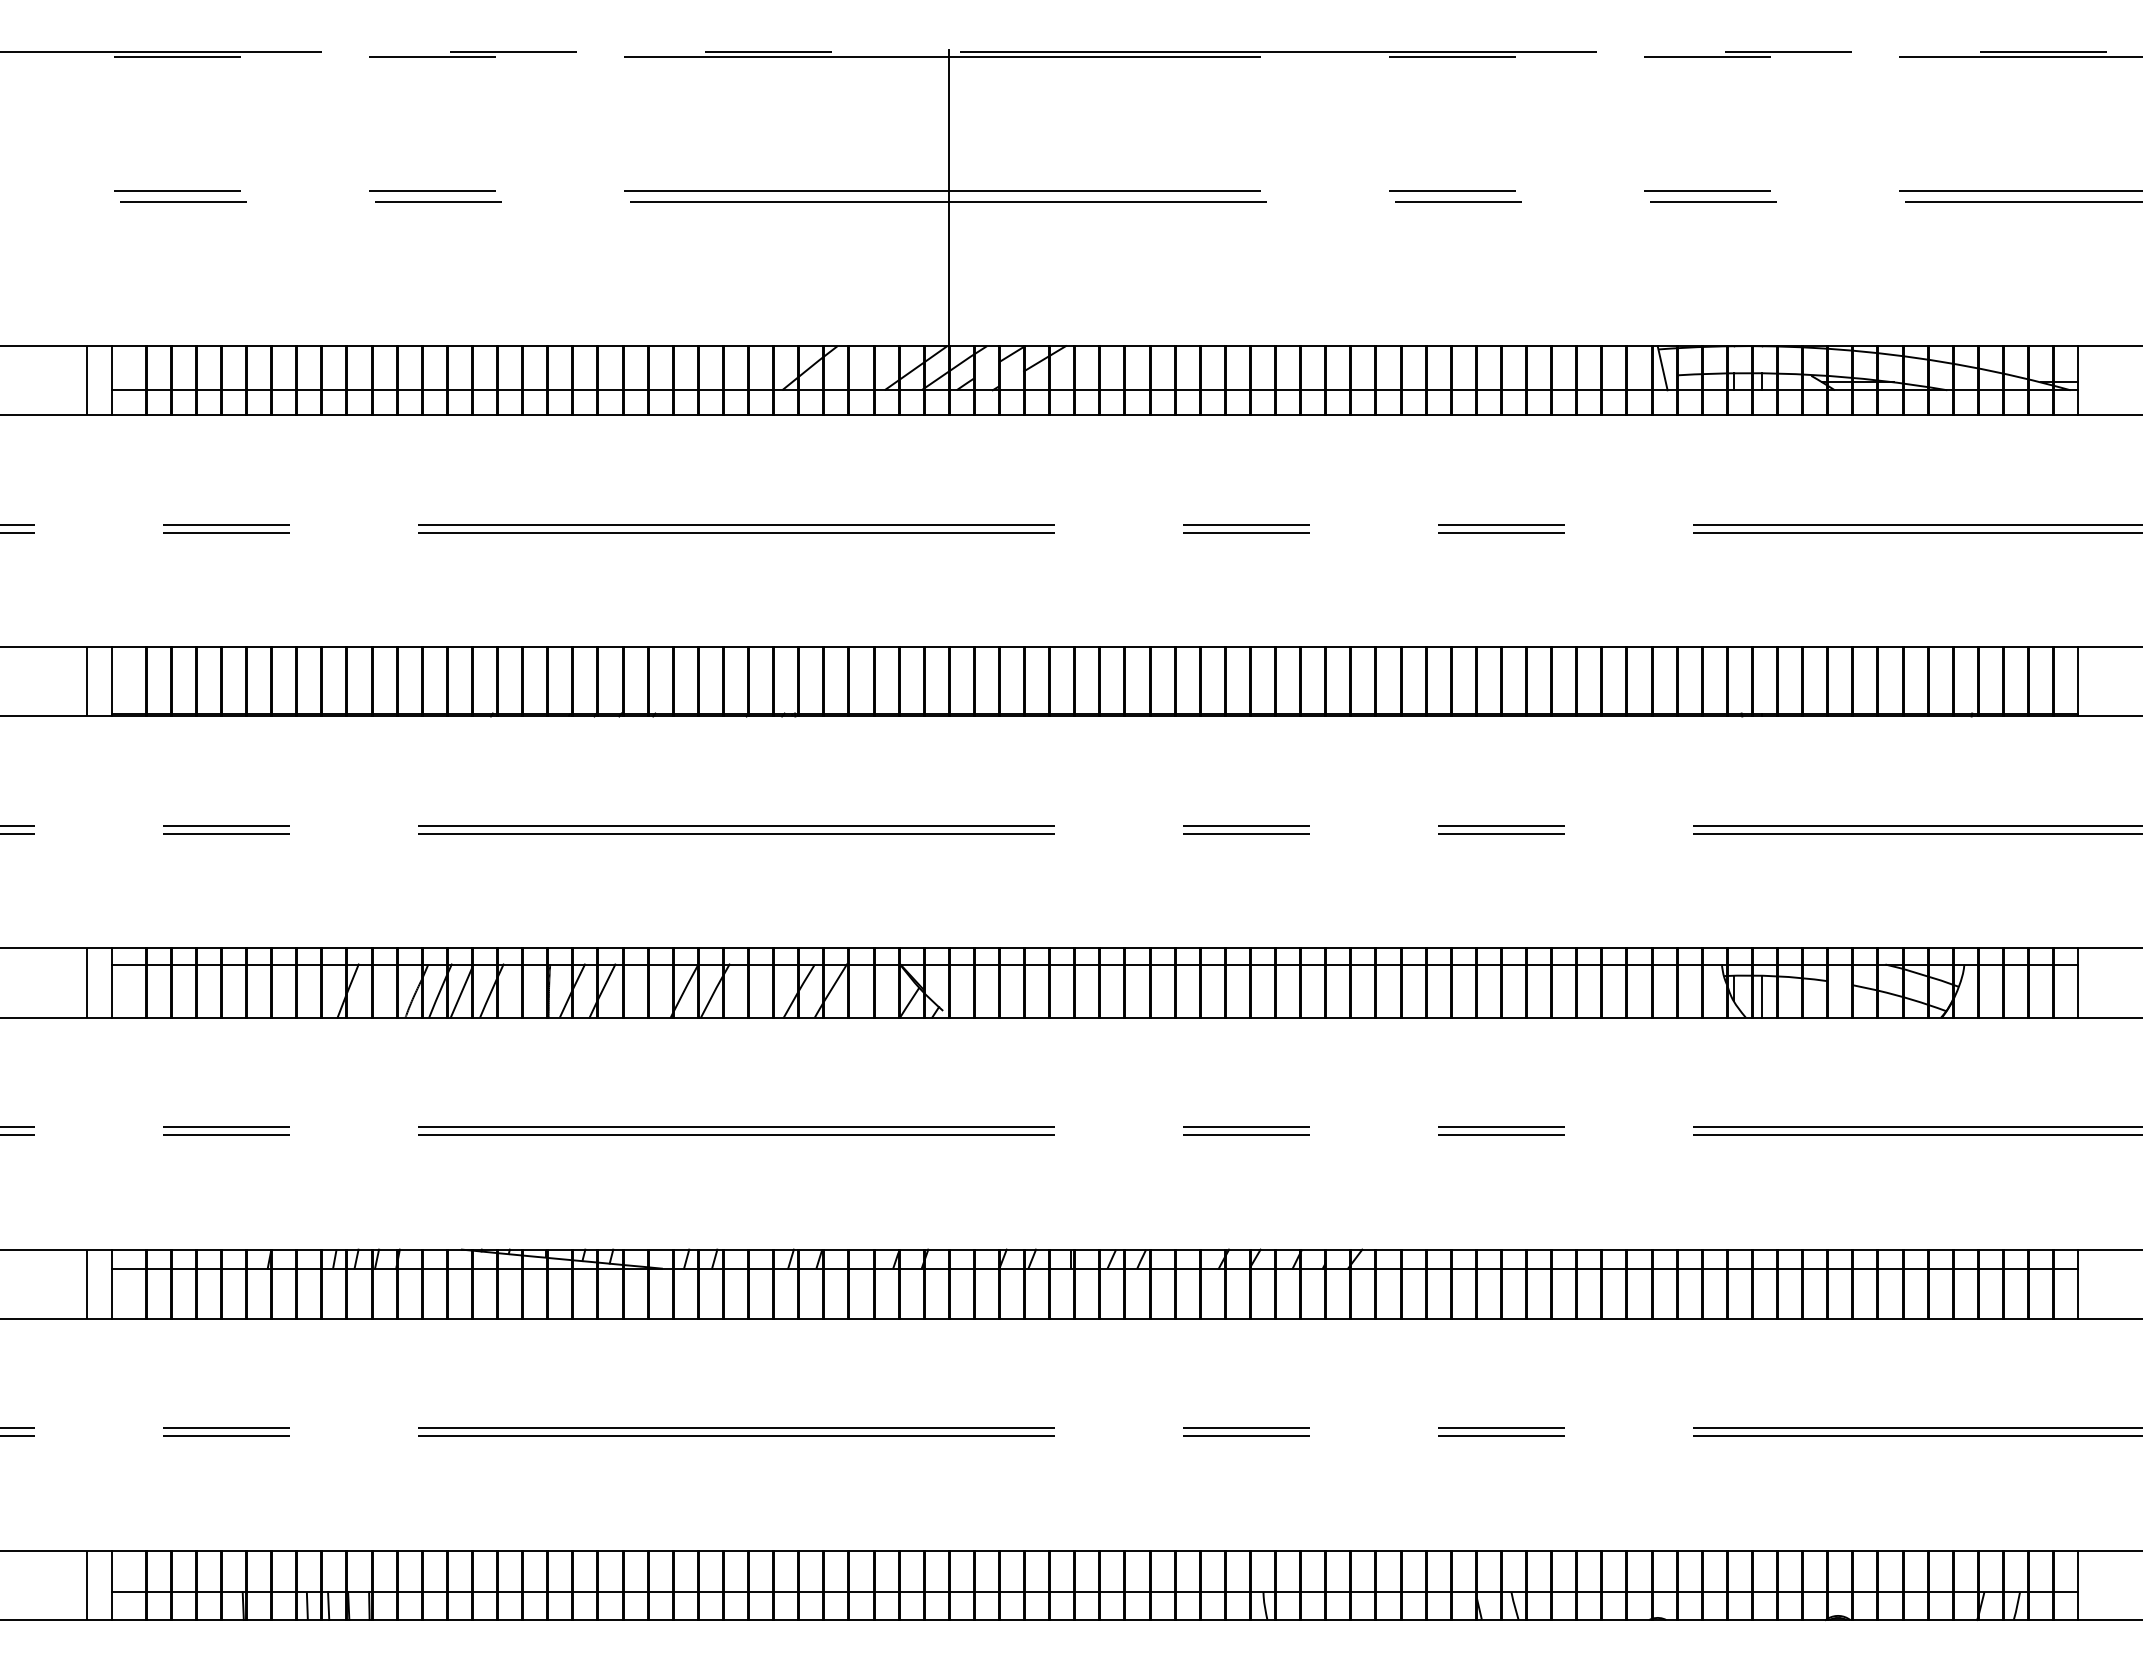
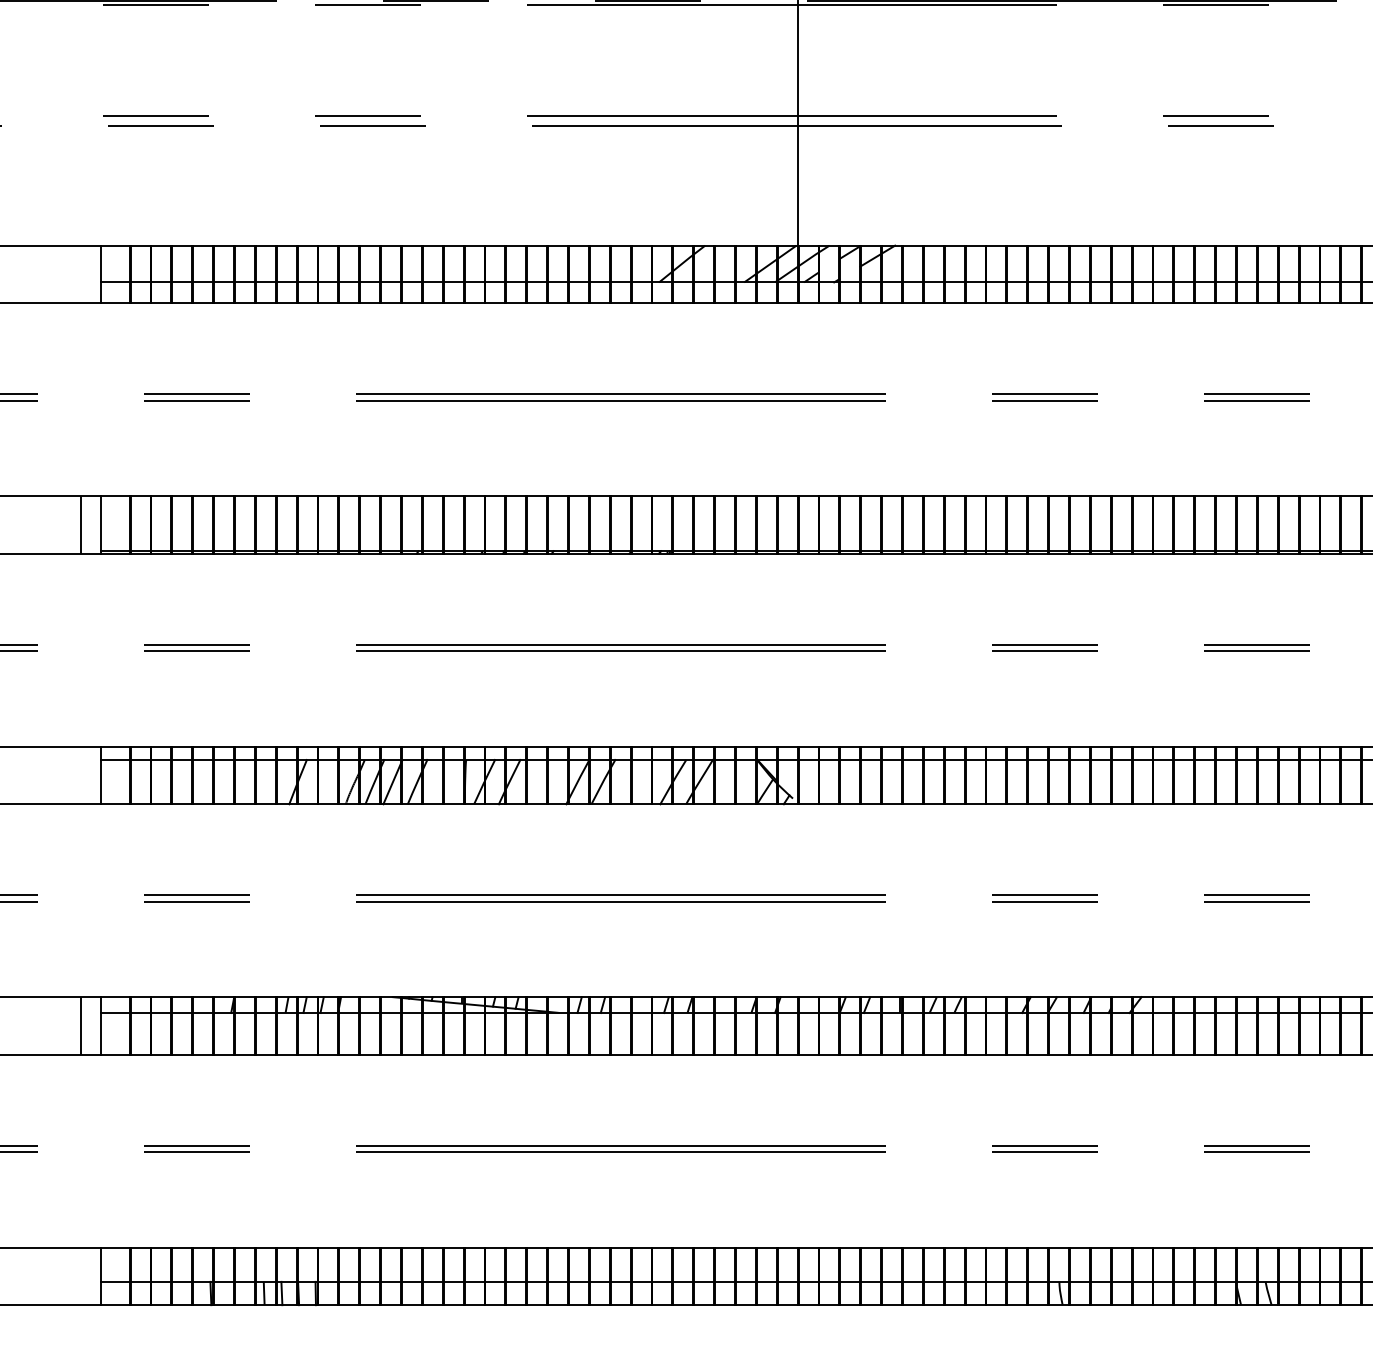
line: (87, 380) -> (81, 274), removed
line: (87, 982) -> (81, 774), removed
line: (87, 1585) -> (81, 1276), removed

